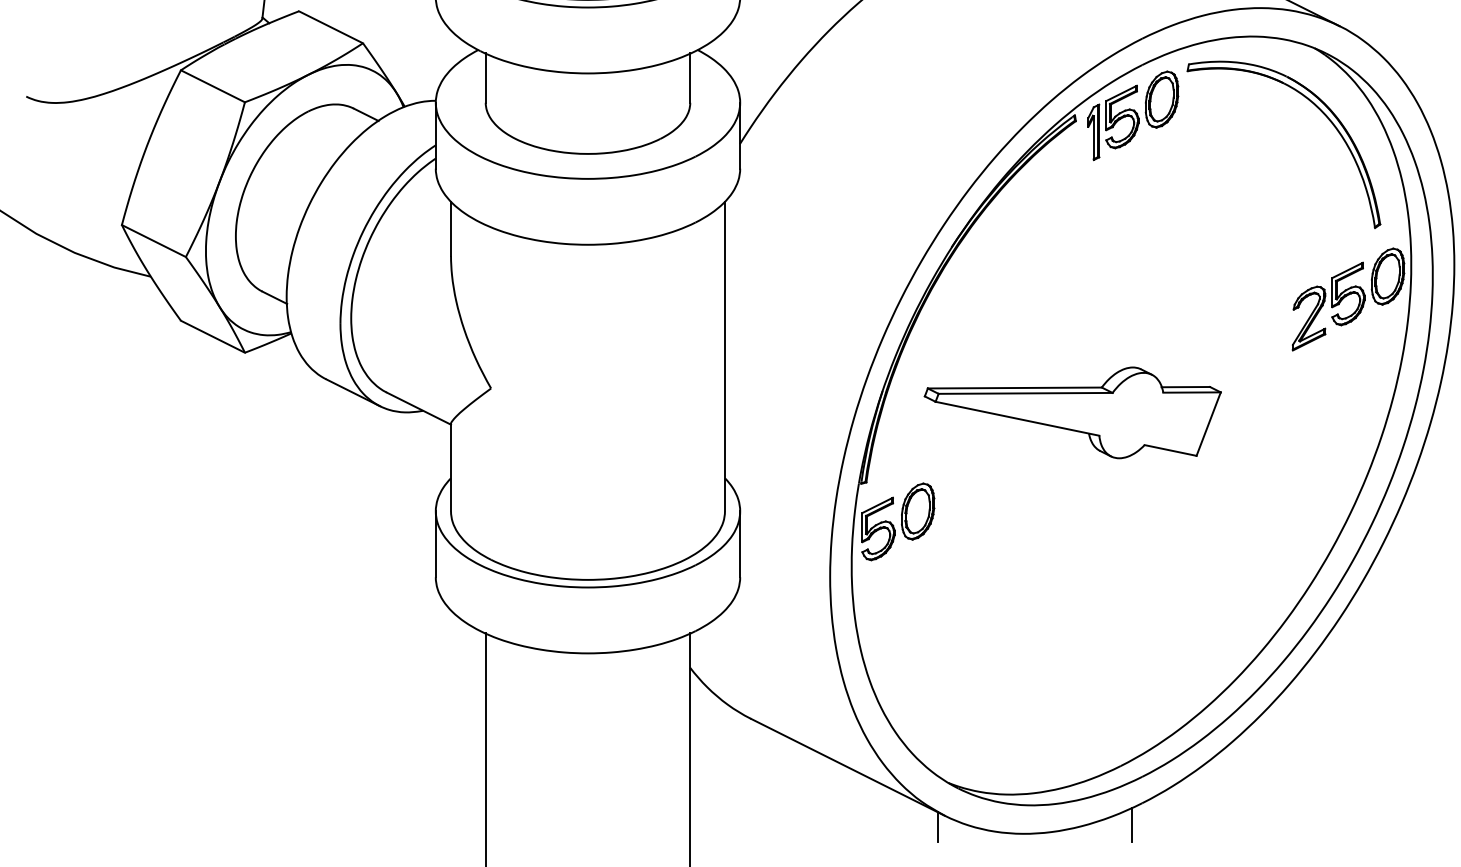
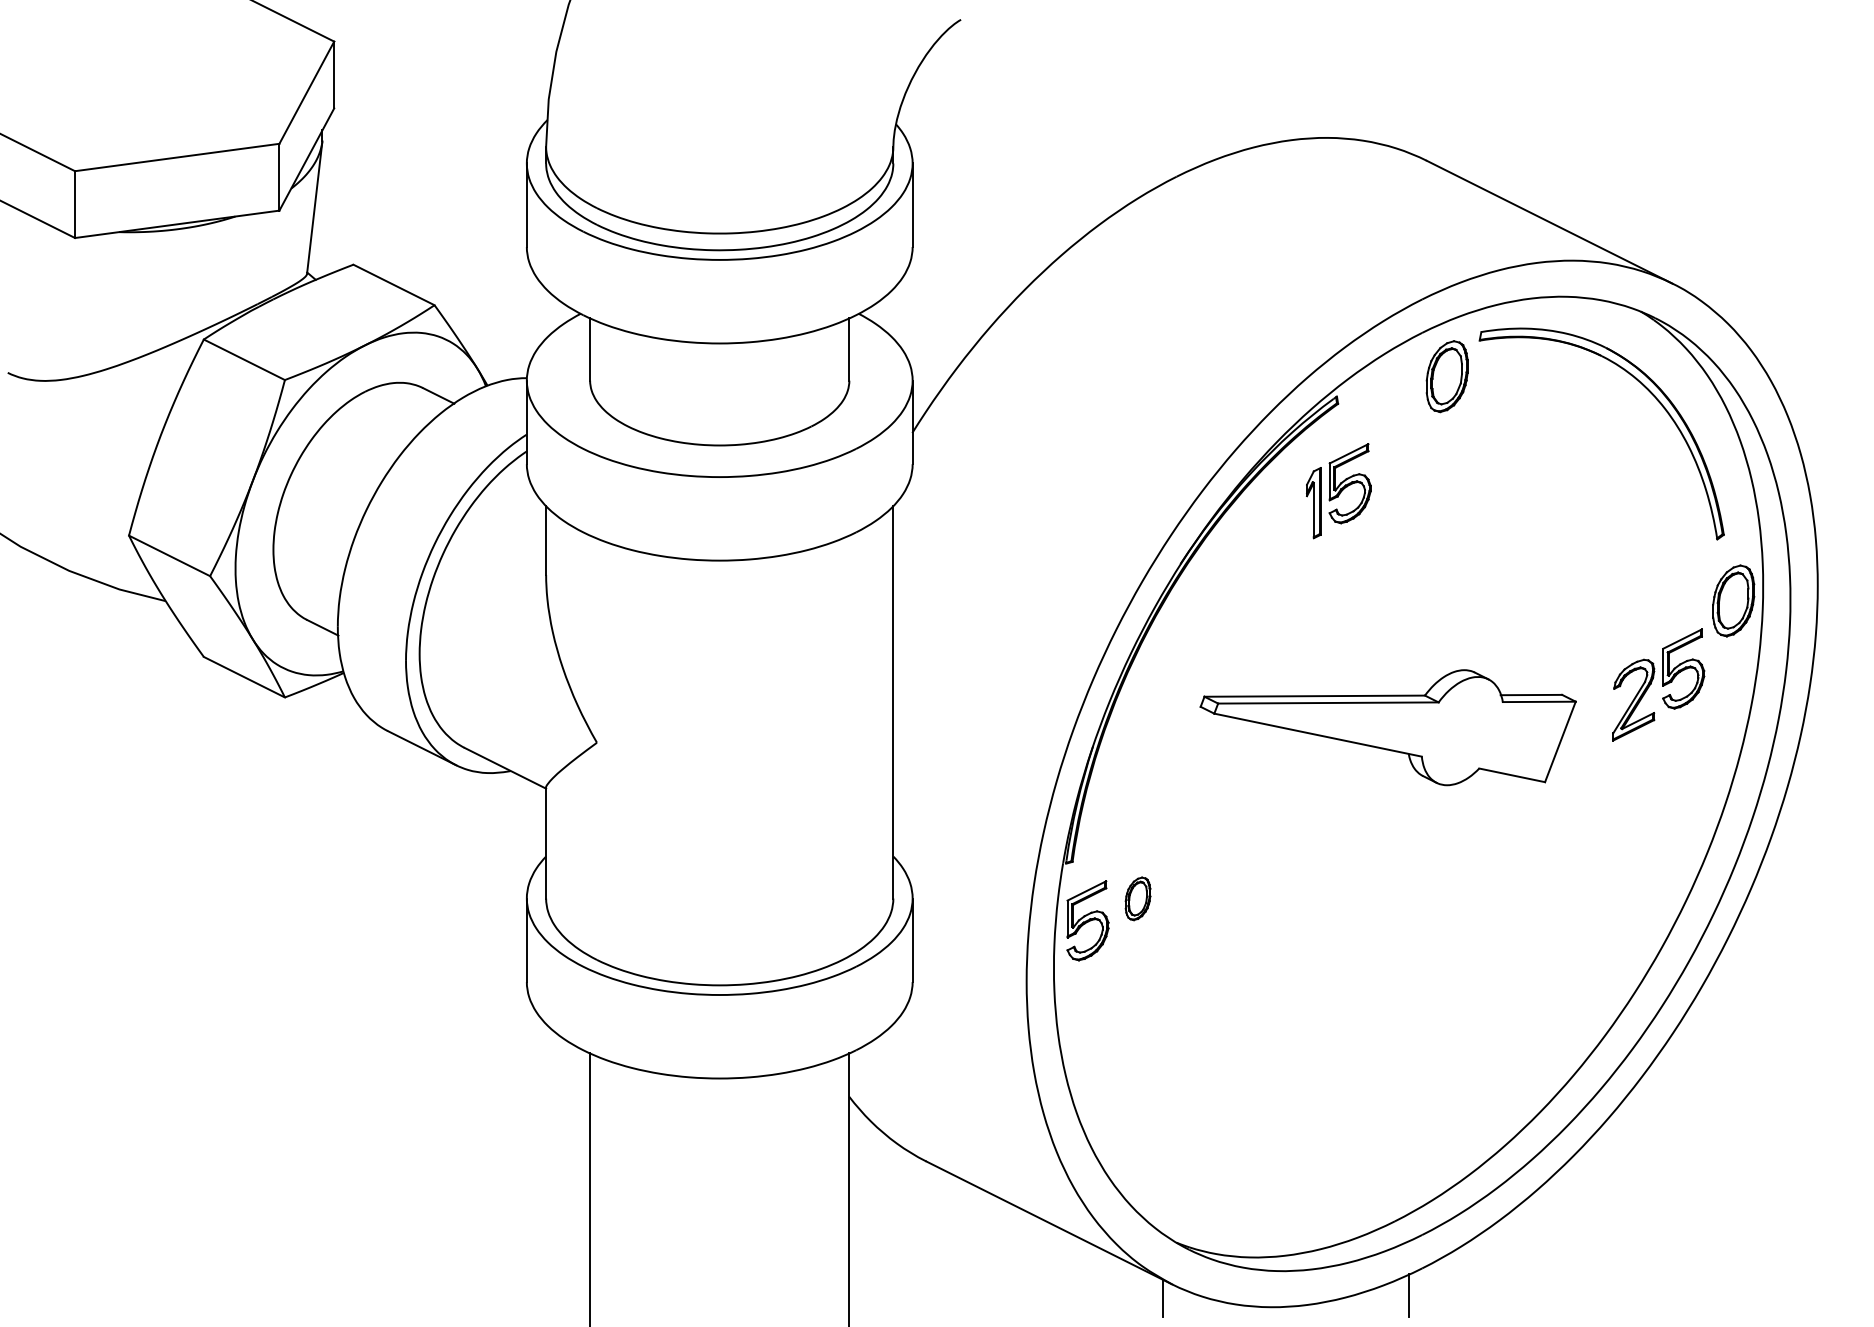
part: (1113, 123) -> (1338, 491), moved
part: (1328, 306) -> (1658, 684), moved
part: (1072, 412) -> (1387, 727), moved
part: (917, 511) -> (1137, 898), size x0.6

